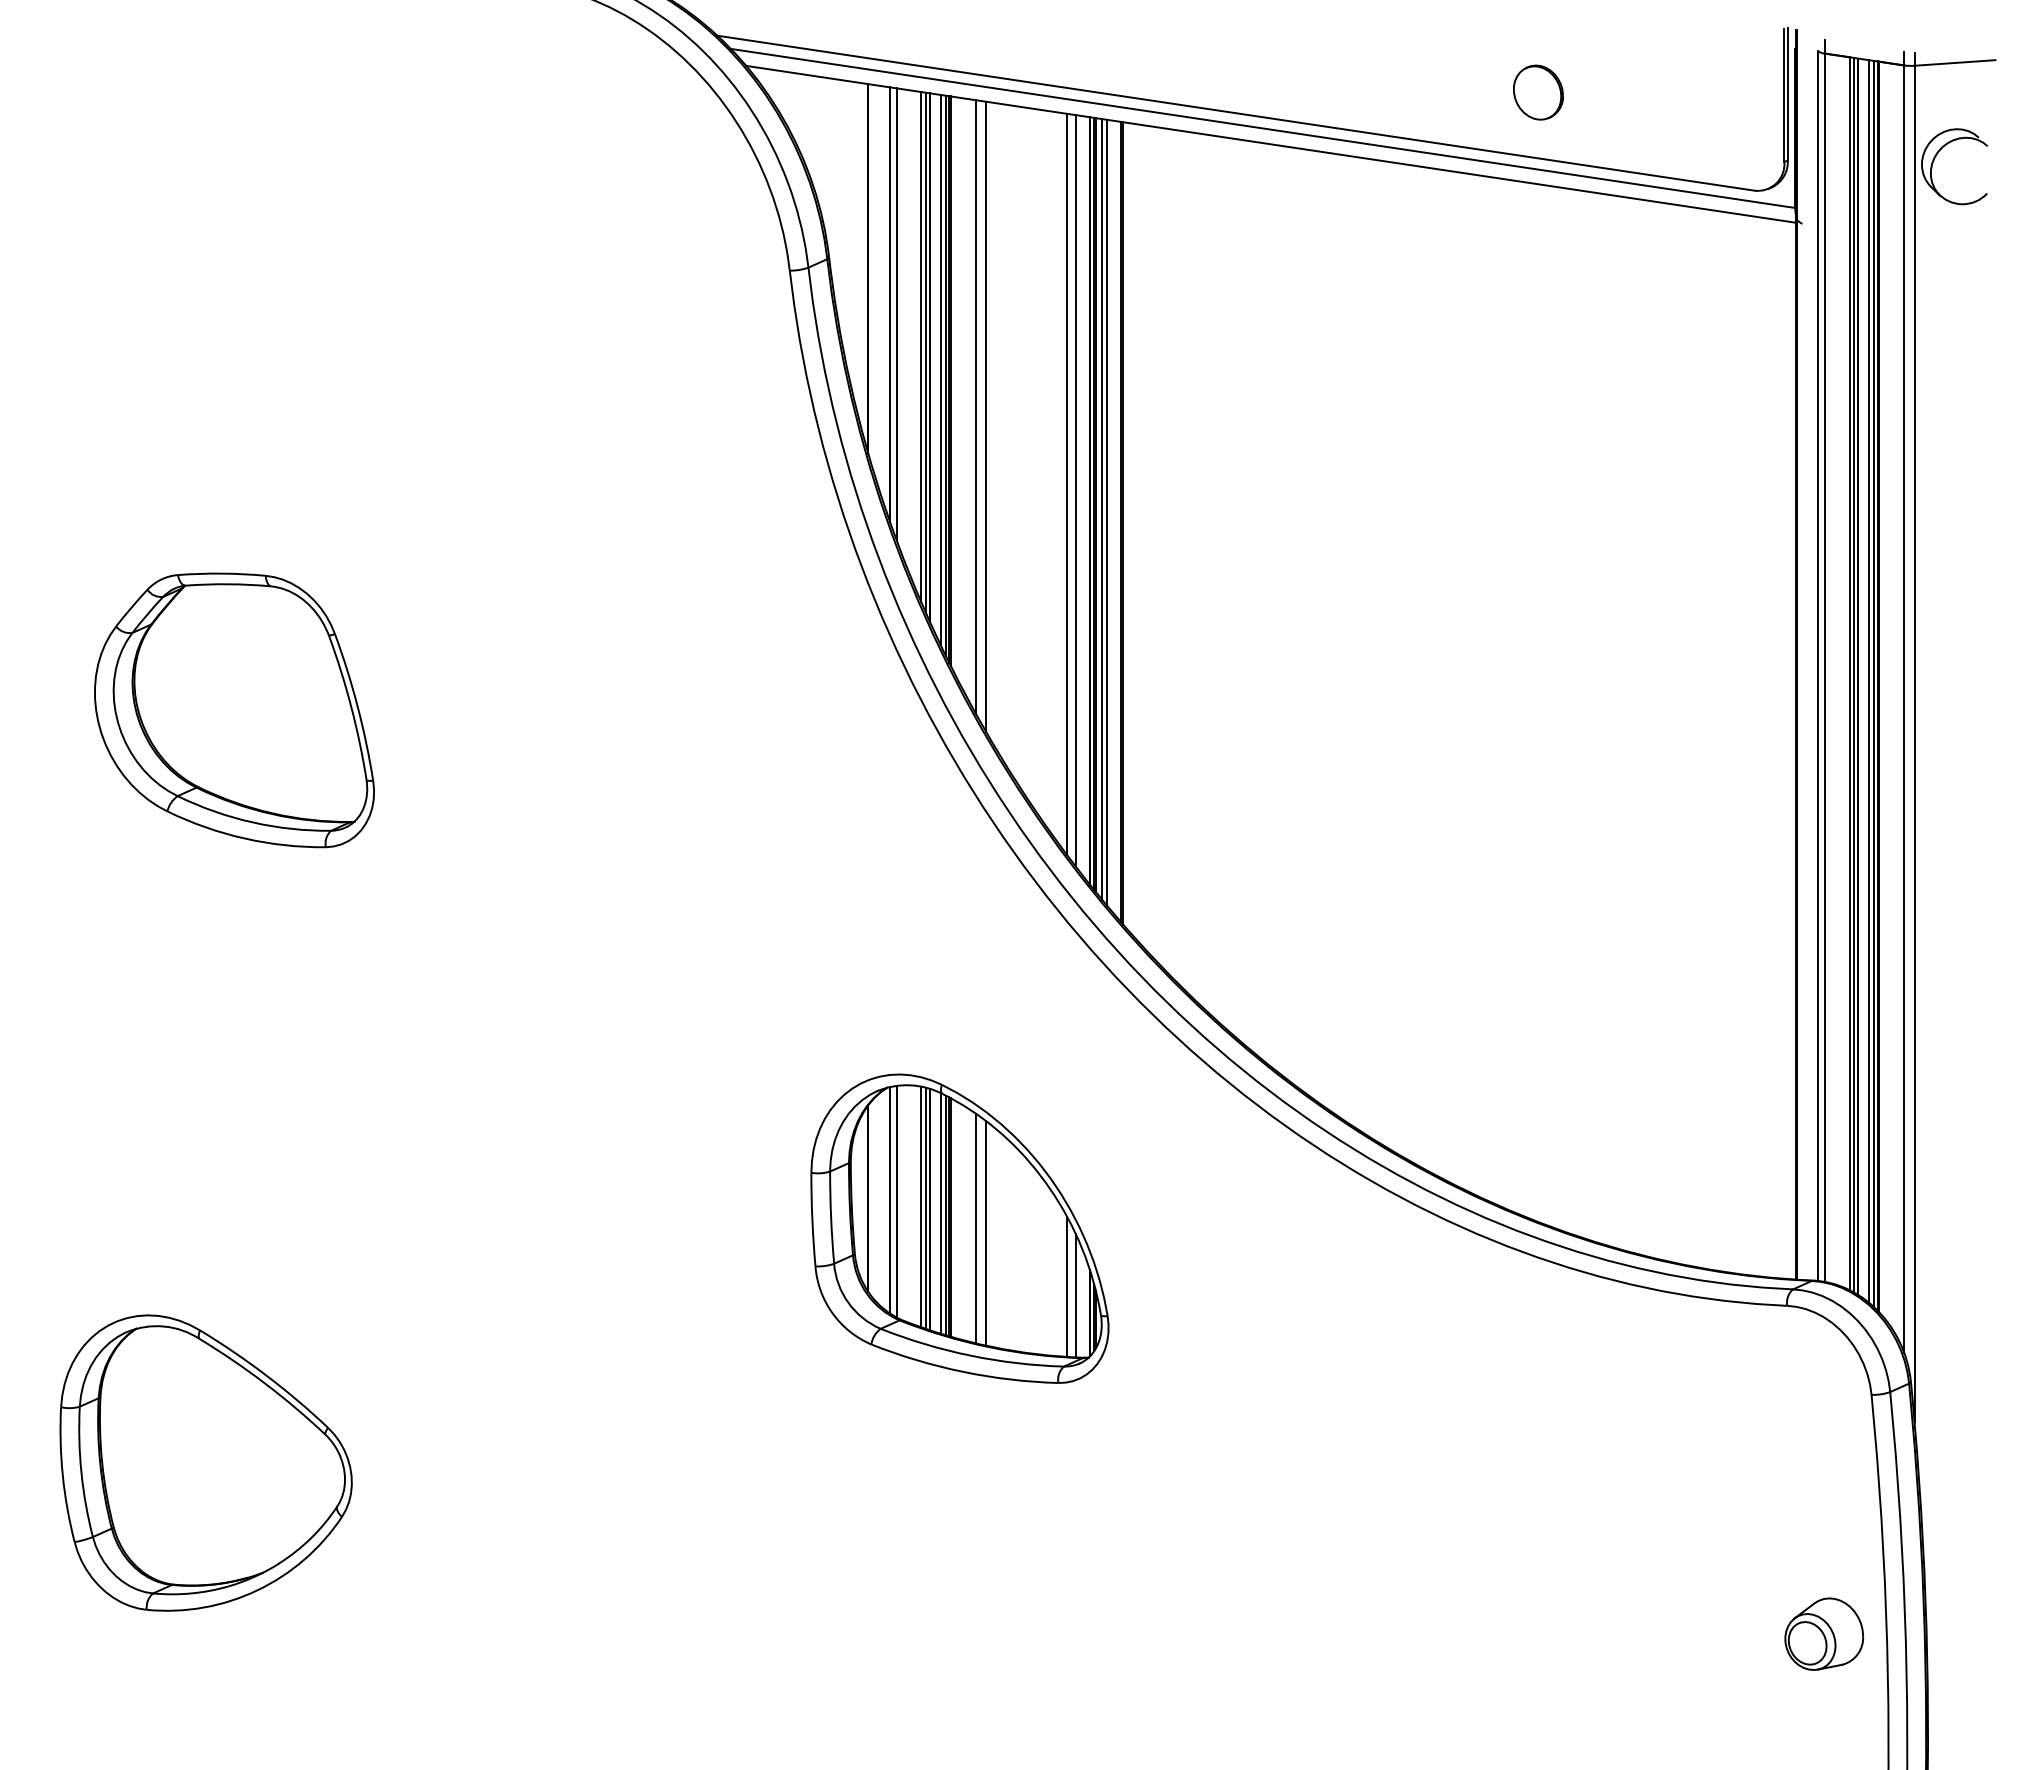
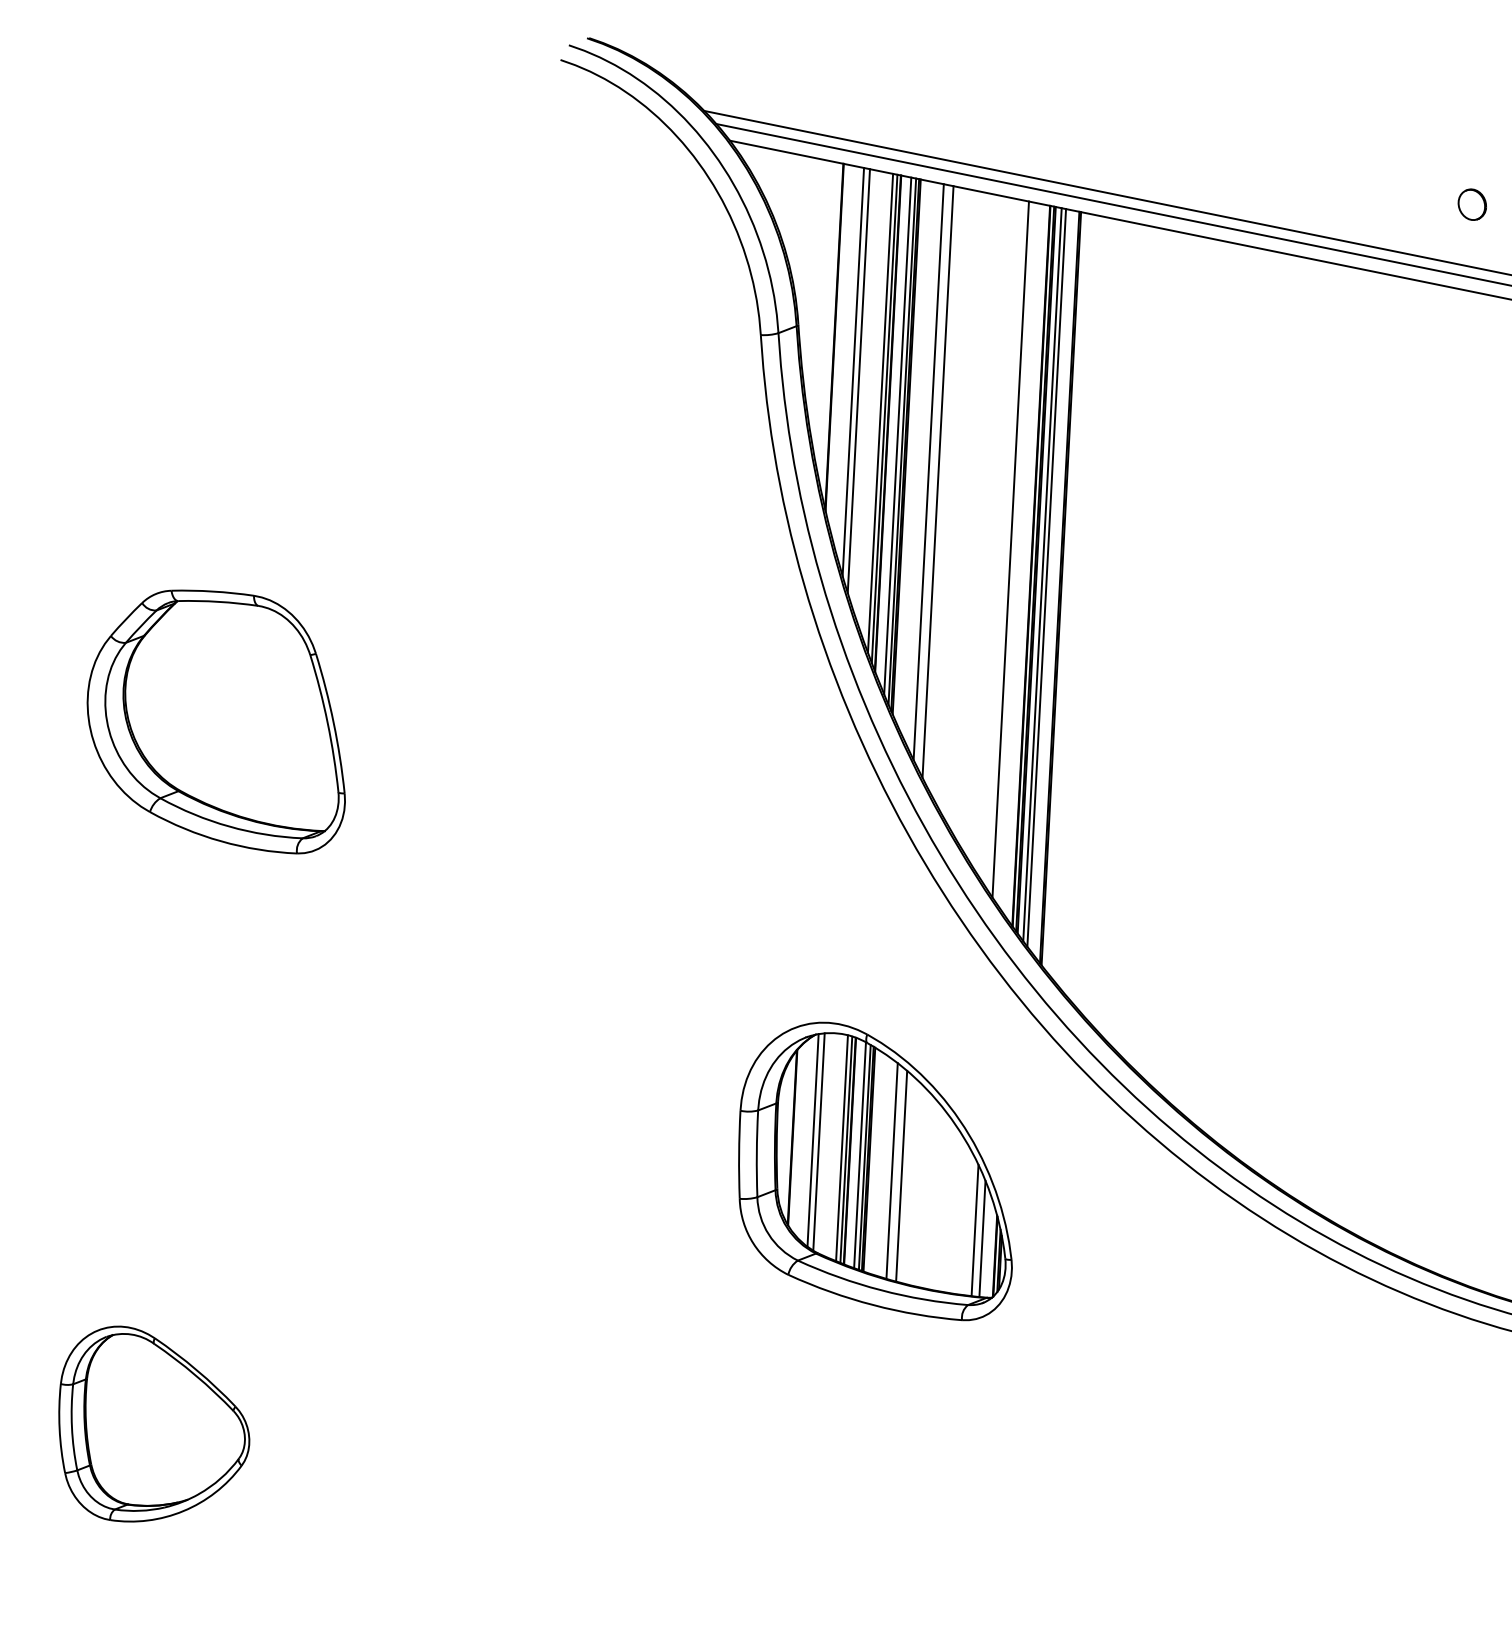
part: (1538, 92) -> (1472, 204), size x0.6
line: (1075, 490) -> (1018, 555), removed
part: (959, 1228) -> (876, 1170), moved
part: (205, 1462) -> (153, 1425), size x0.7

